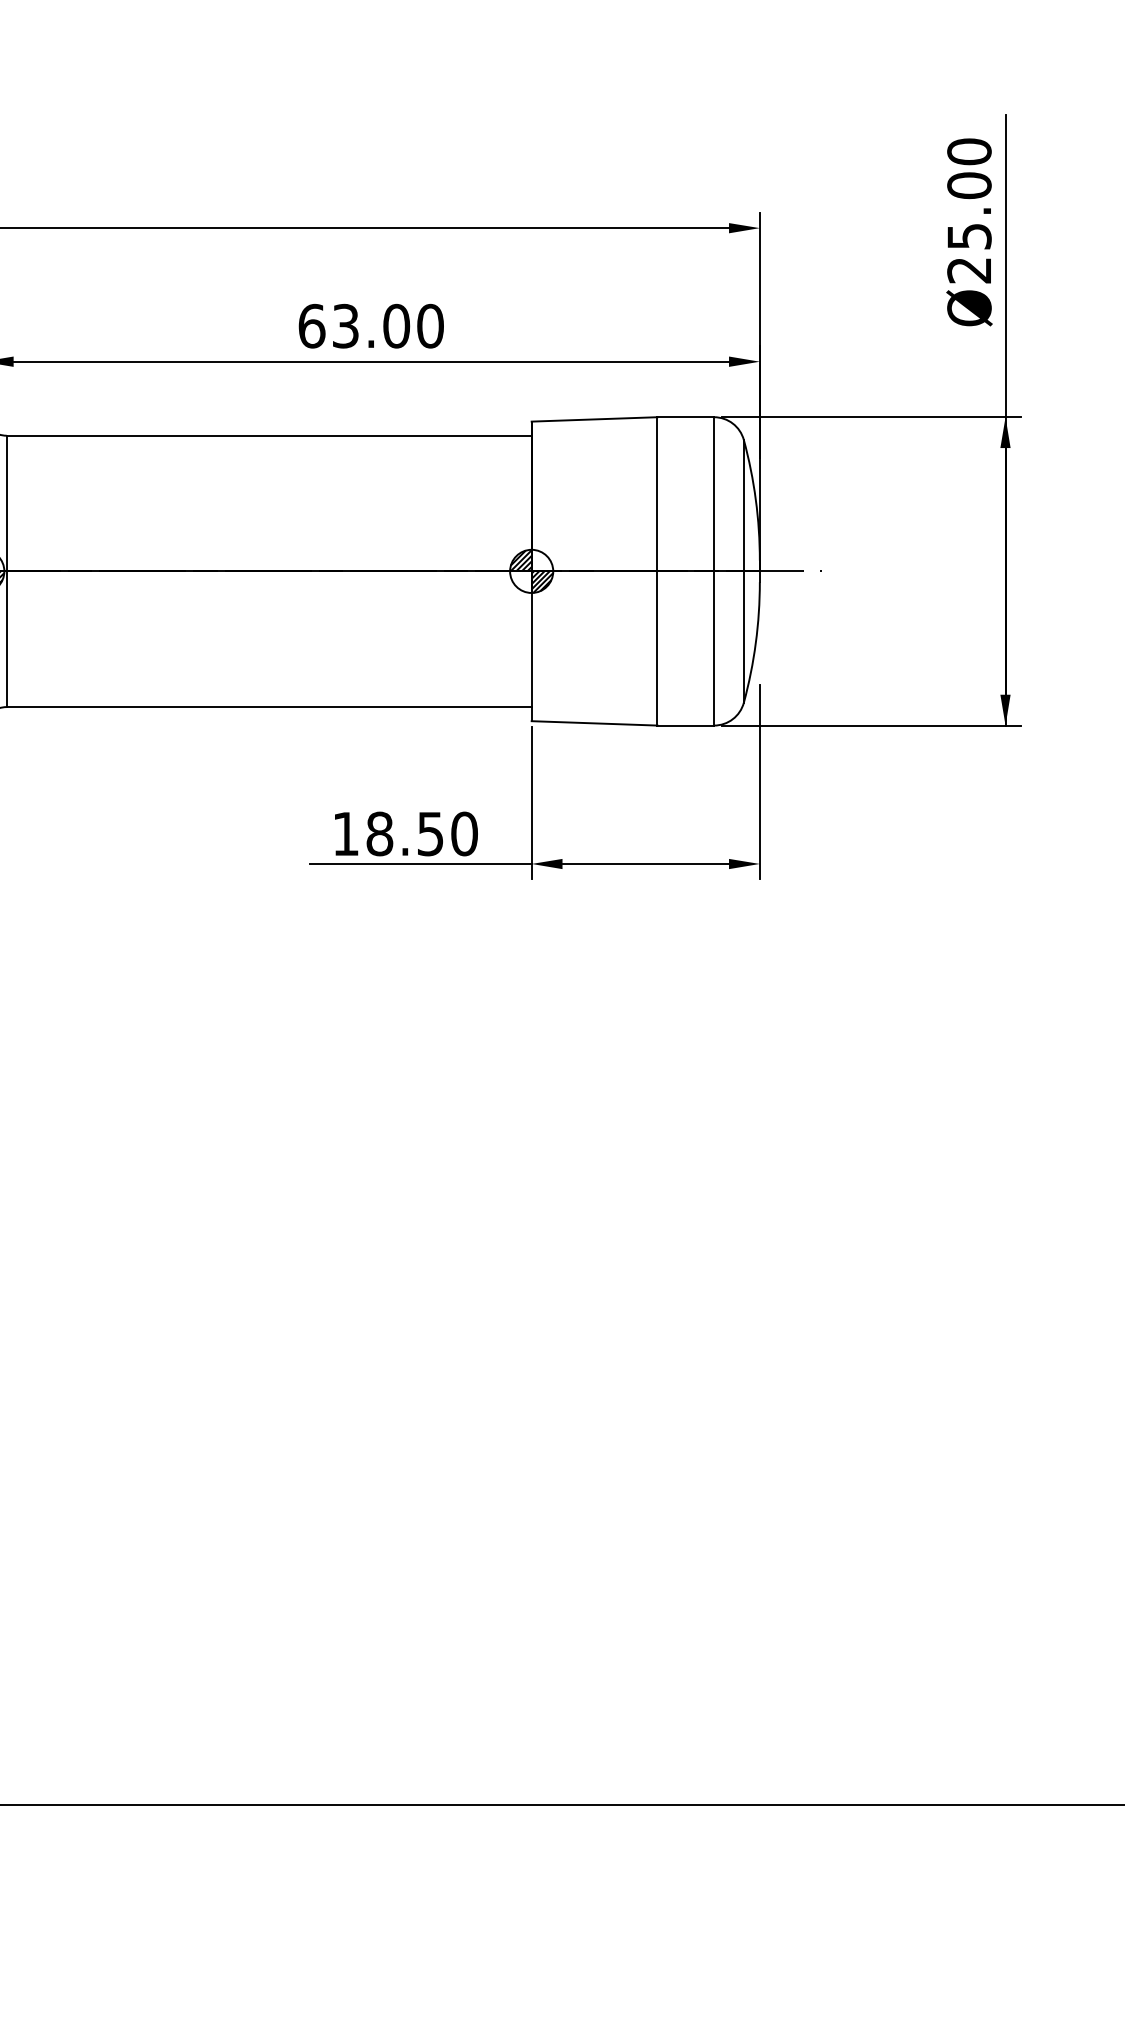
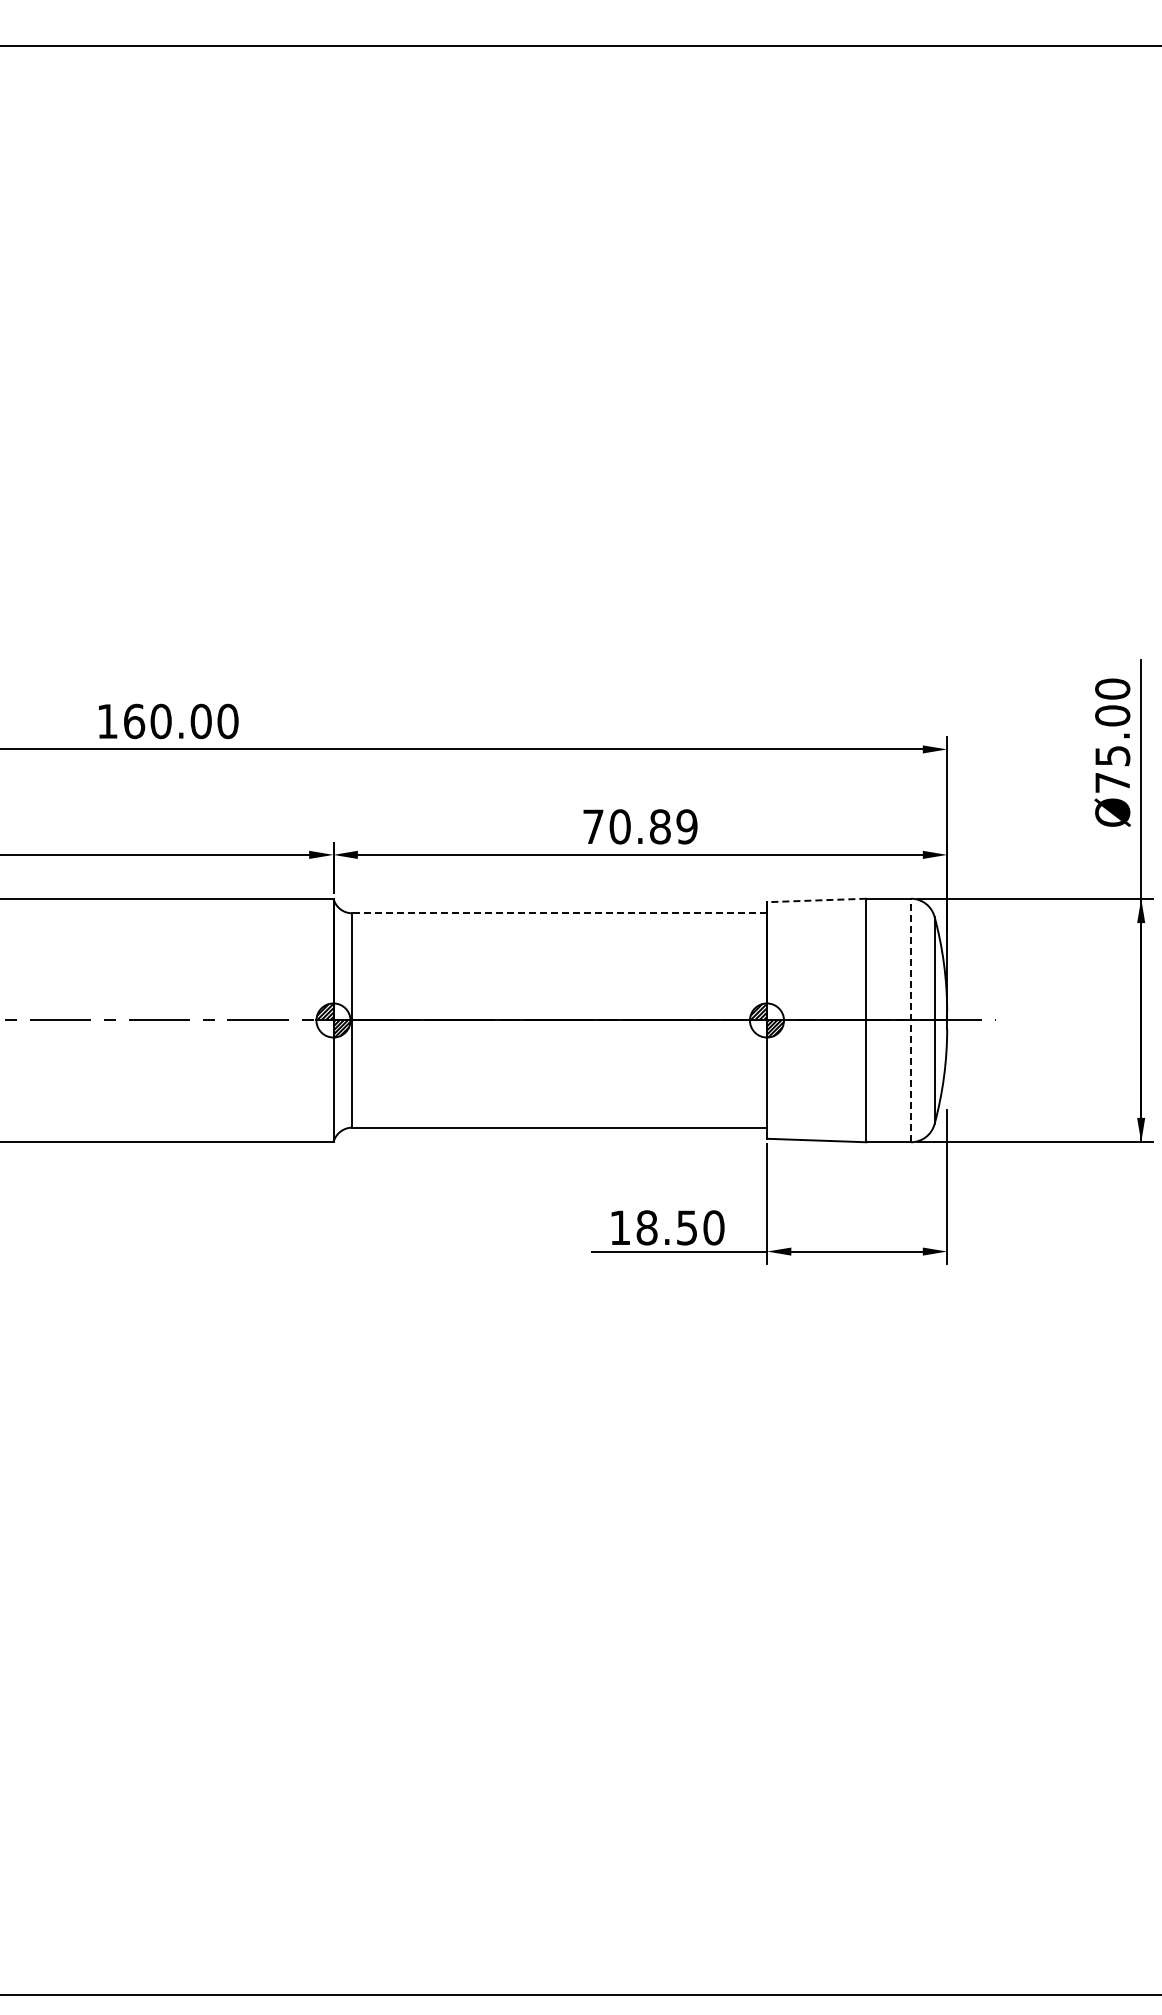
text: (969, 270) -> (1112, 782), Ø25.00 -> Ø75.00
text: (371, 325) -> (640, 826), 63.00 -> 70.89
line: (594, 419) -> (816, 900), solid -> dashed
line: (268, 435) -> (559, 913), solid -> dashed
line: (714, 571) -> (911, 1020), solid -> dashed

